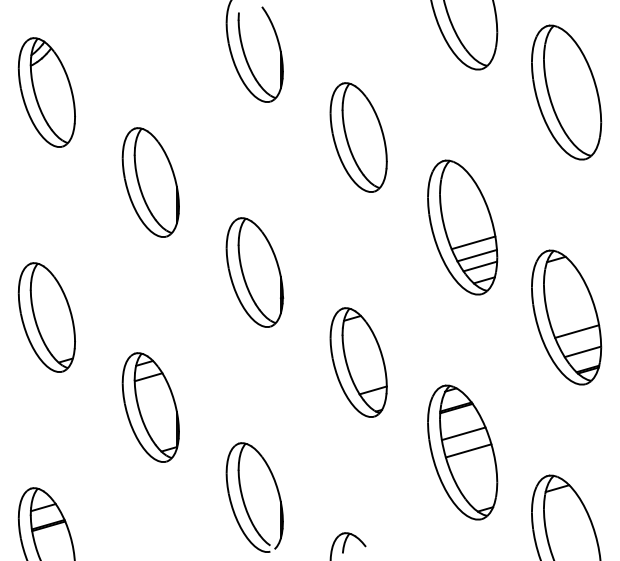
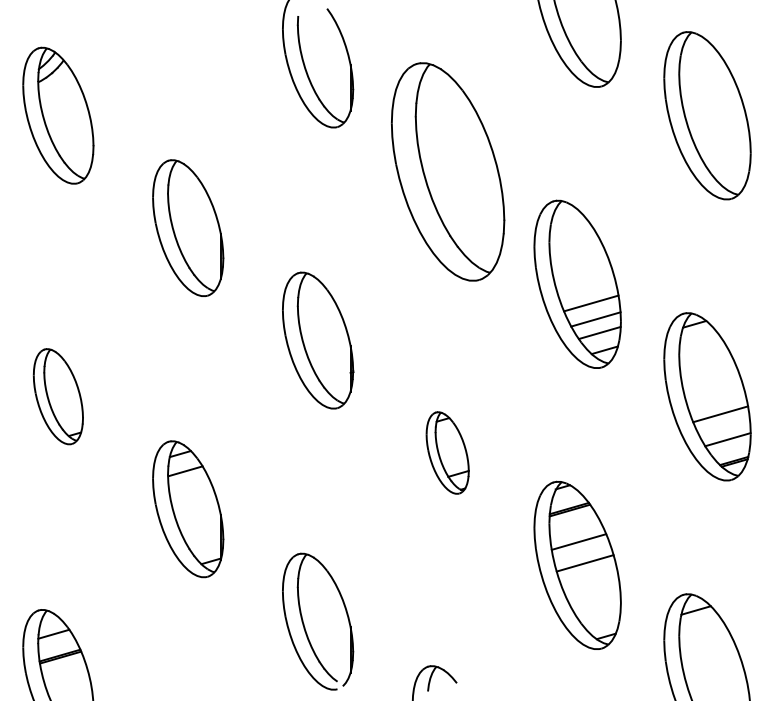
part: (358, 137) -> (447, 171), size x1.6
part: (47, 317) -> (58, 396), size x0.7
part: (358, 362) -> (447, 452), size x0.6

